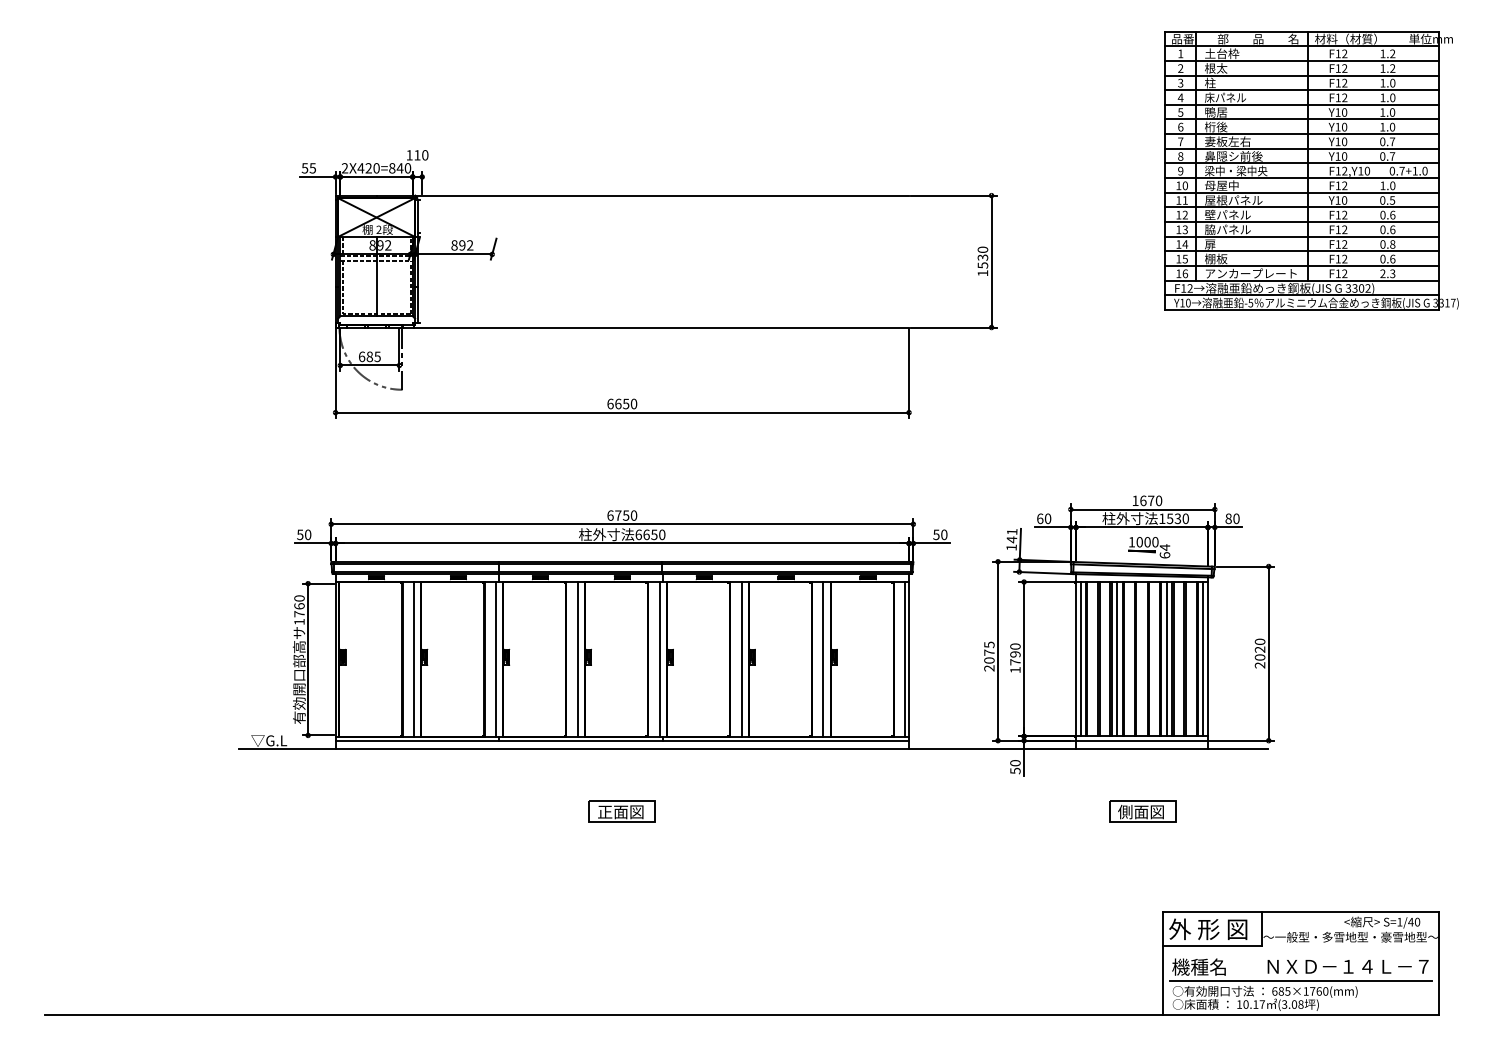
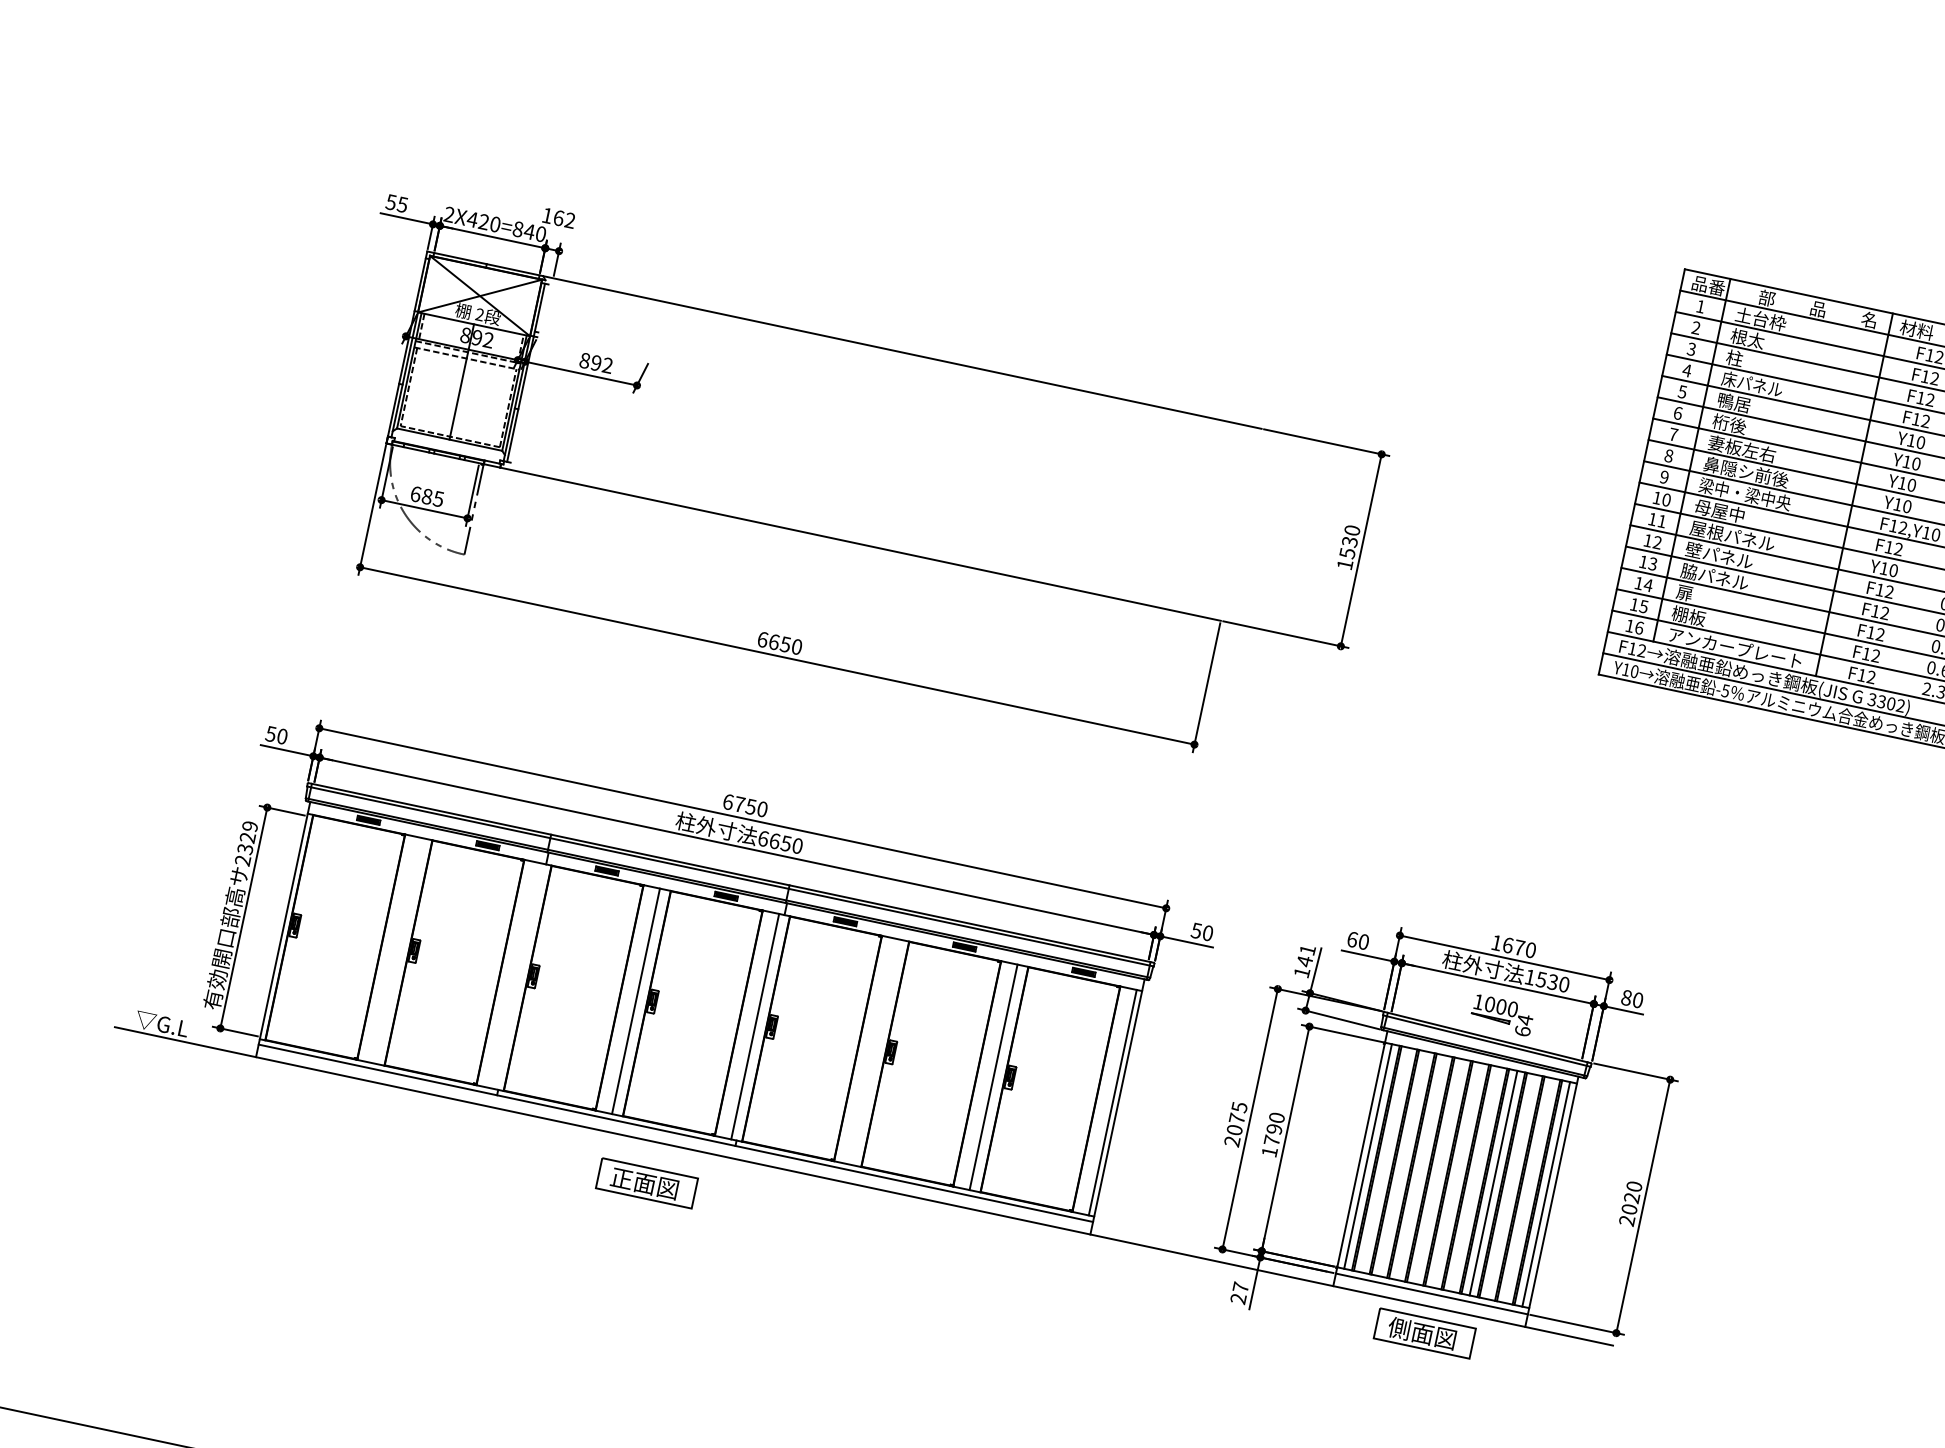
text: (421, 155) -> (564, 219), 110 -> 162
text: (299, 610) -> (246, 843), 1760 -> 2329
line: (413, 659) -> (397, 950), removed
line: (495, 659) -> (516, 975), removed
line: (741, 659) -> (874, 1051), removed
line: (1116, 659) -> (1419, 1167), removed
text: (1015, 767) -> (1239, 1293), 50 -> 27
part: (621, 811) -> (645, 1182), moved
part: (1142, 811) -> (1424, 1333), moved

